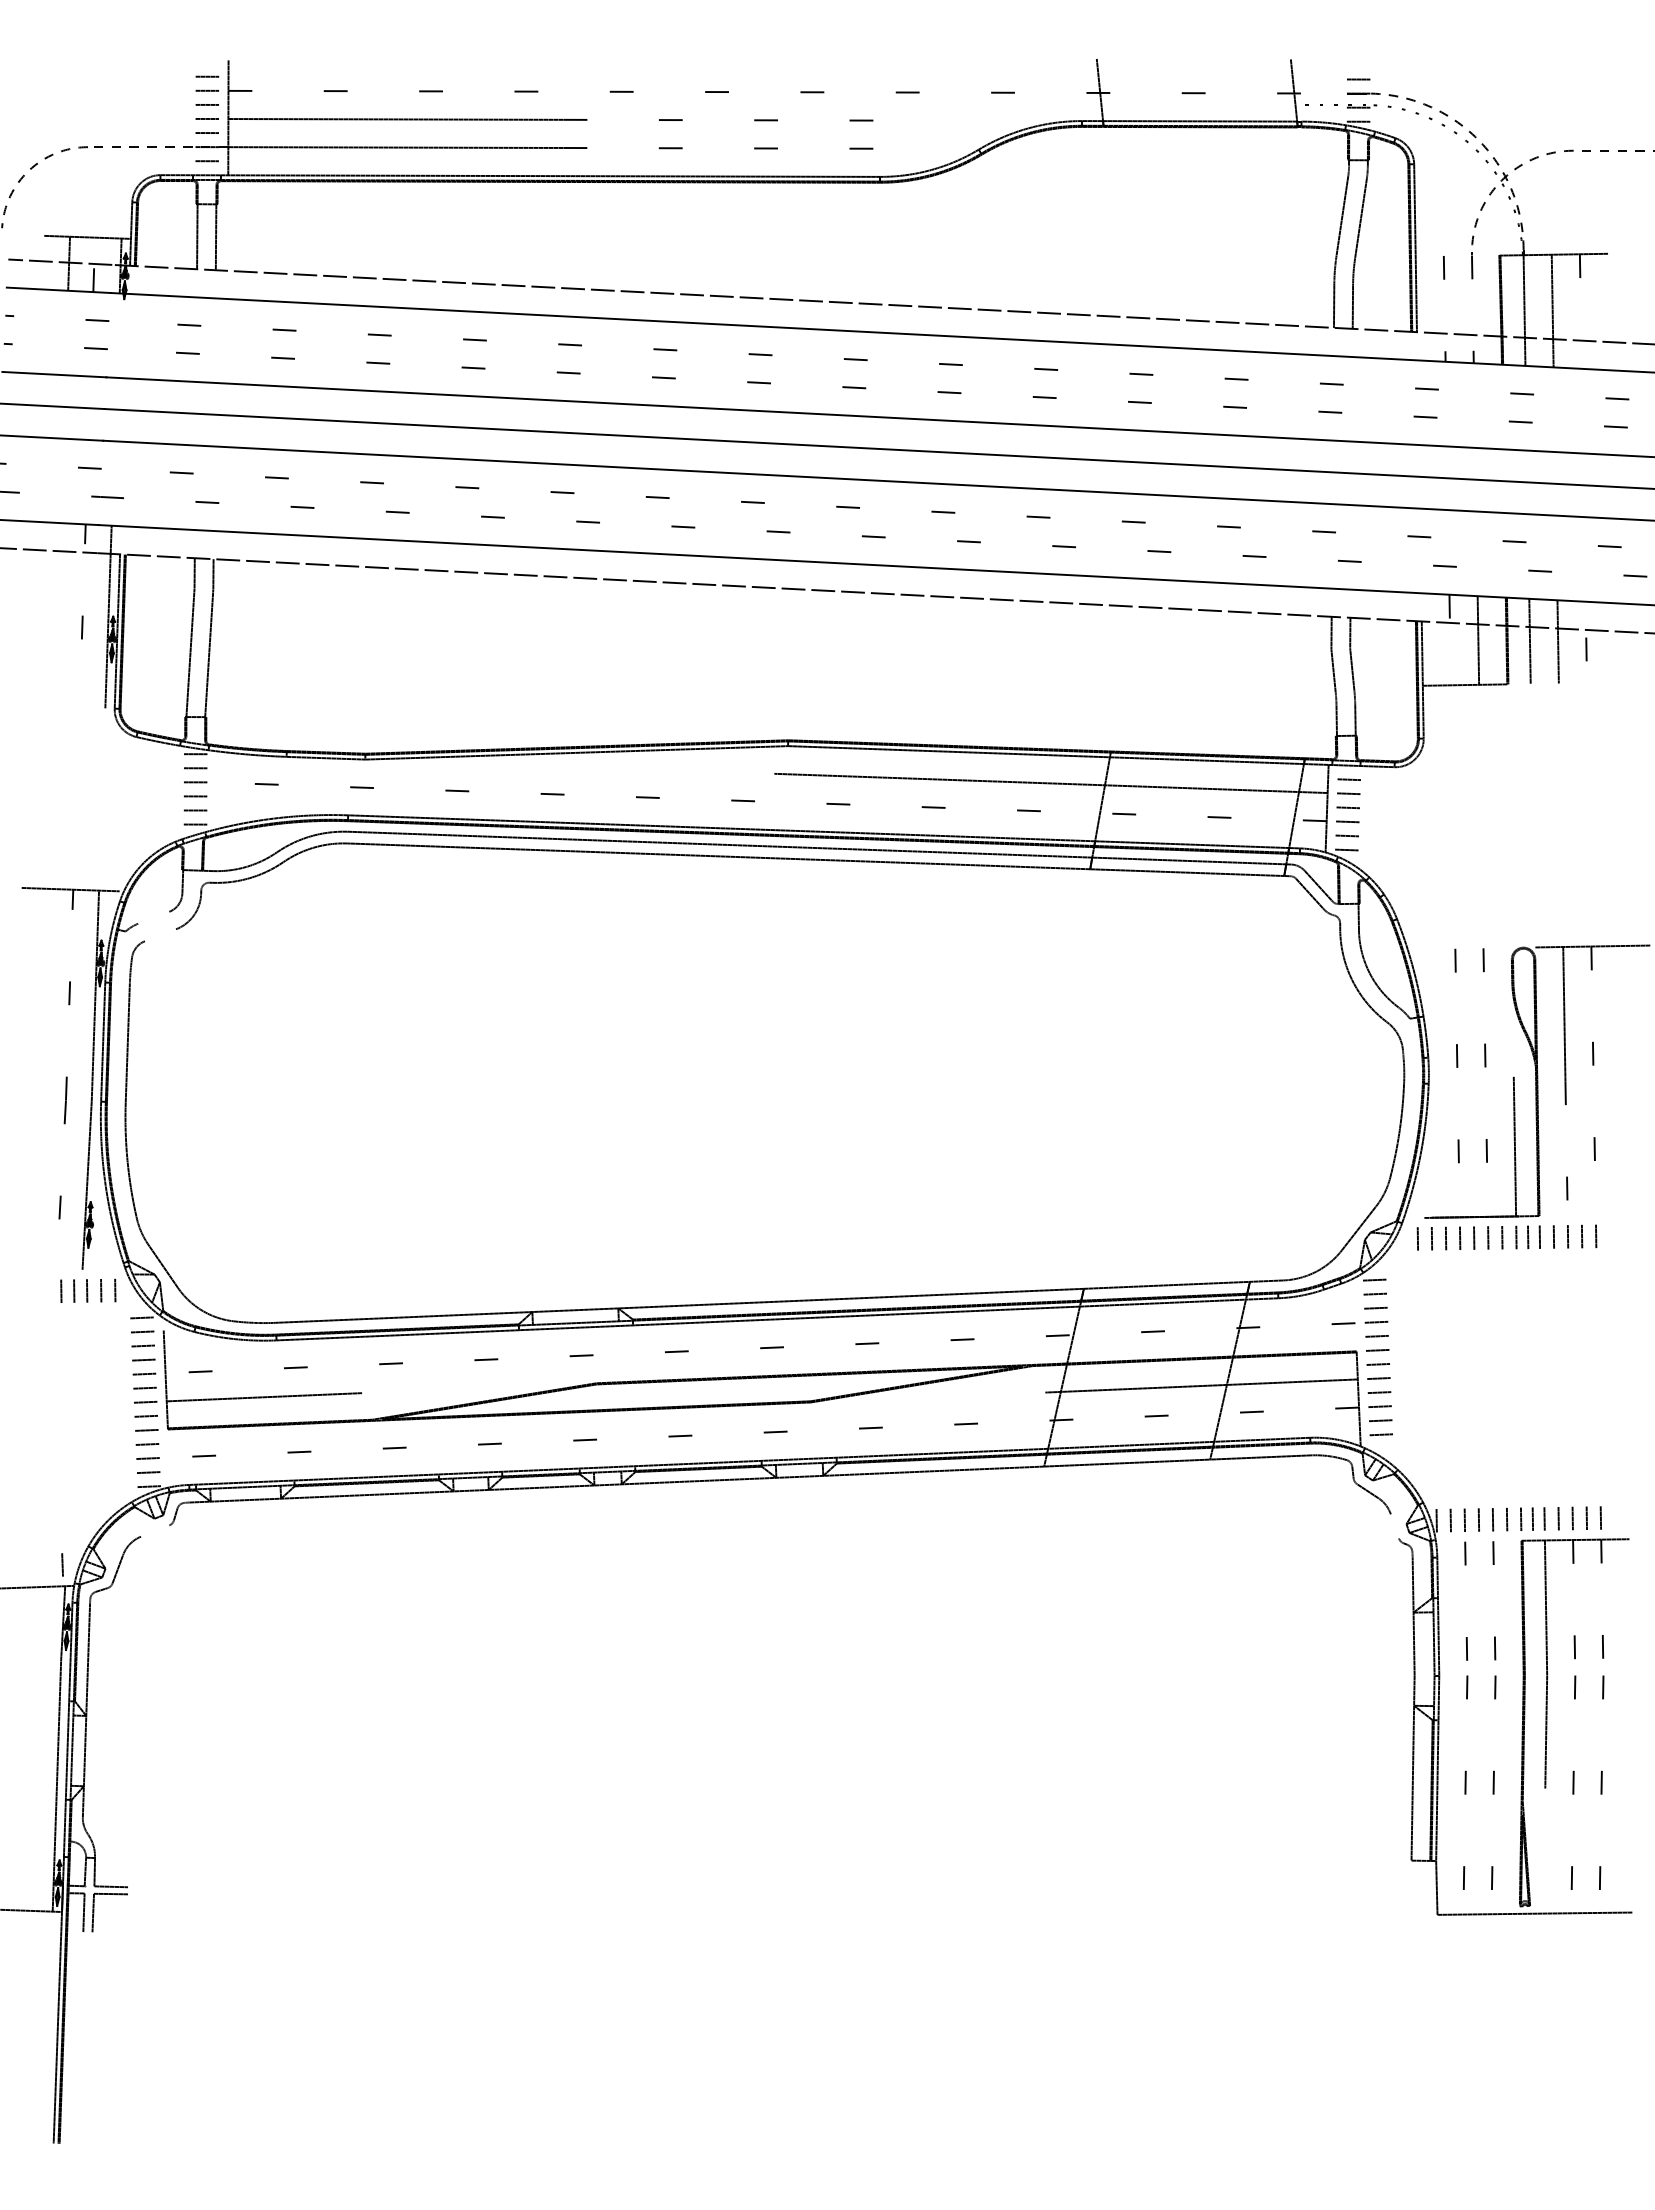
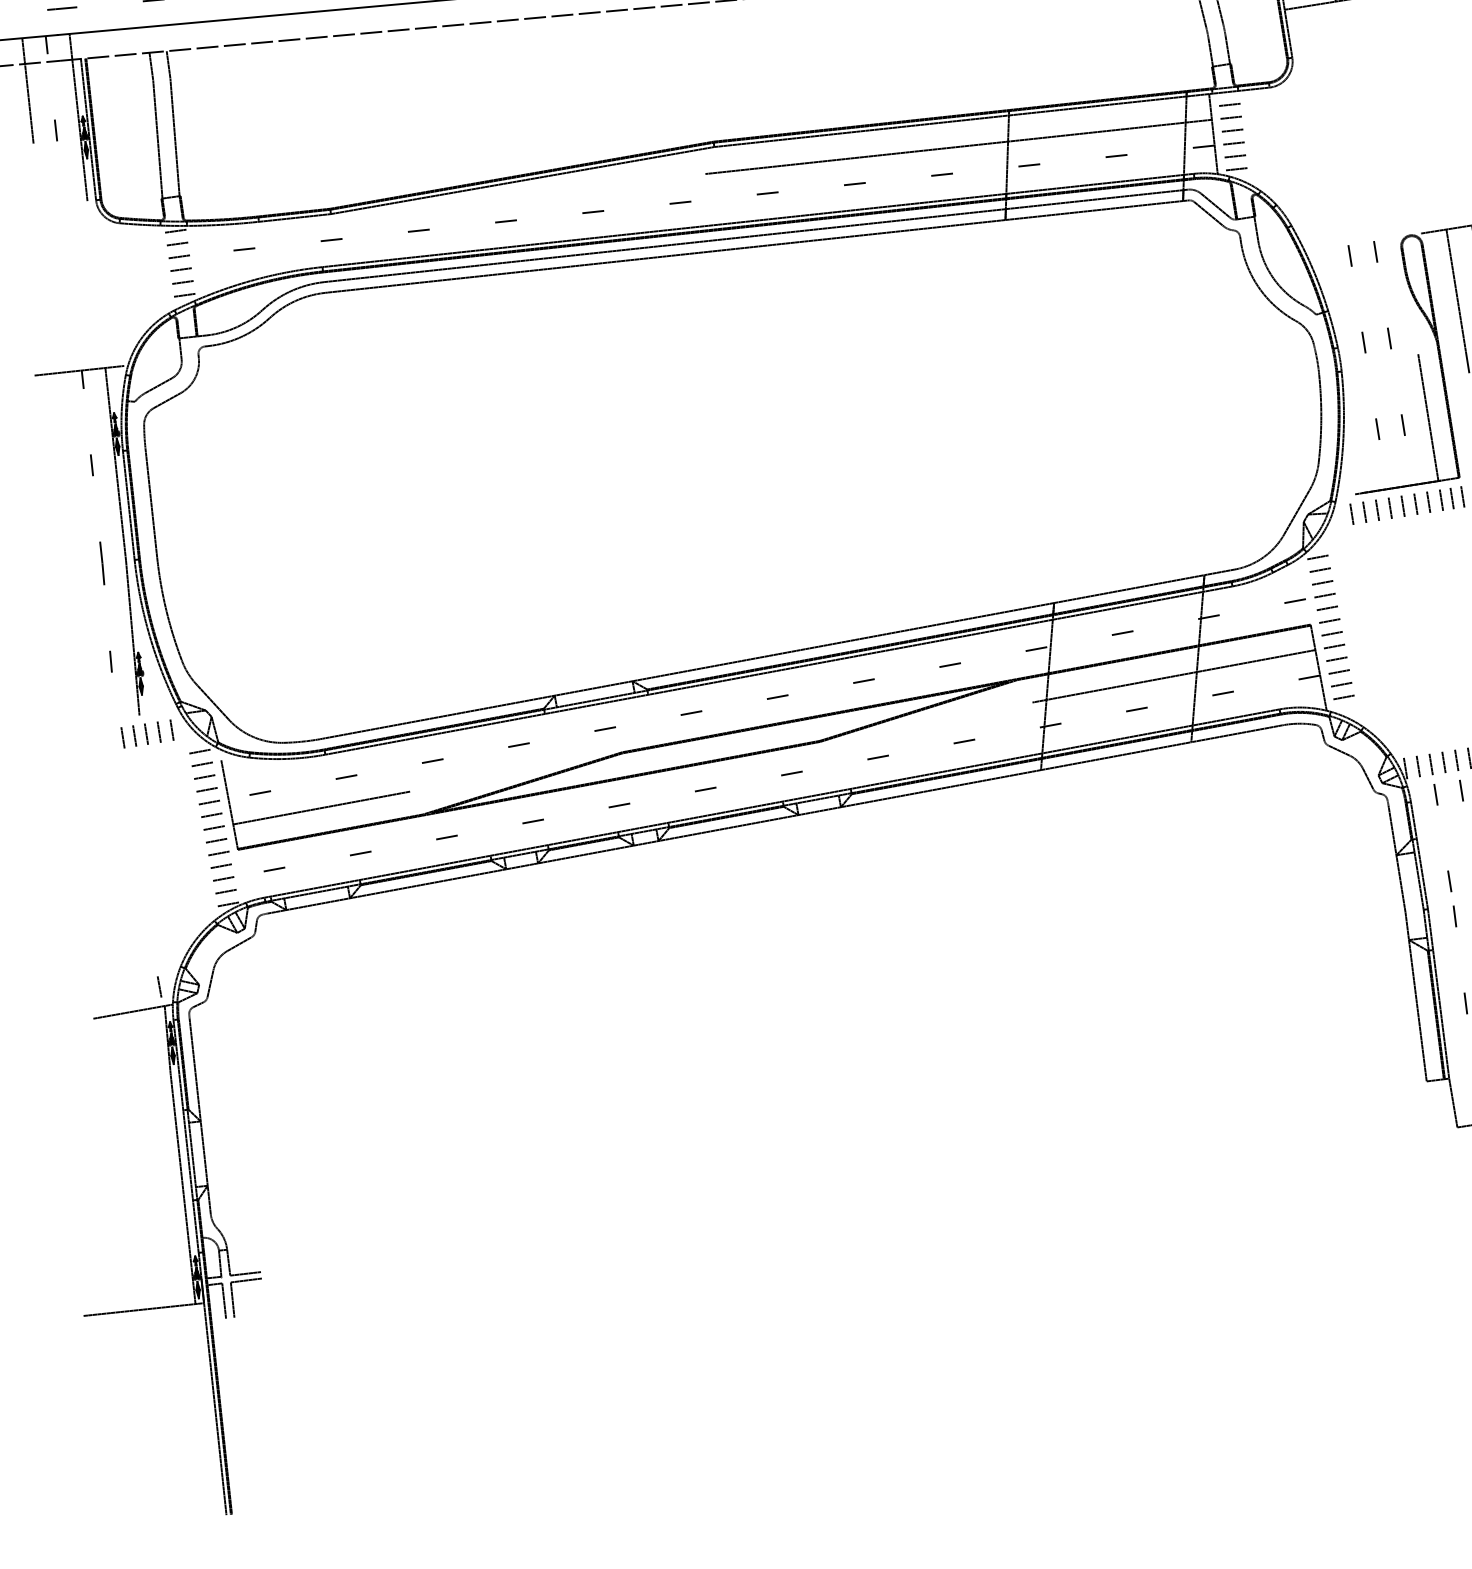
line: (58, 580) -> (28, 90), added
line: (153, 917) -> (158, 385), added
line: (160, 935) -> (167, 400), added
line: (1394, 1526) -> (1367, 779), added
line: (155, 1530) -> (239, 943), added

